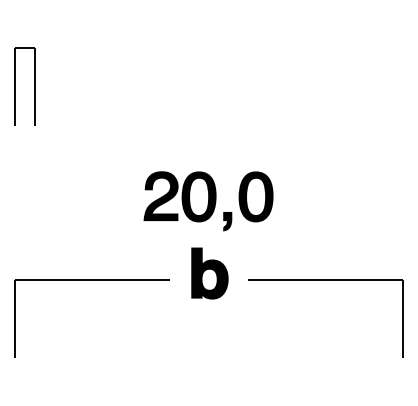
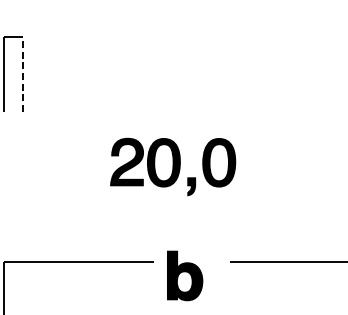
line: (34, 86) -> (22, 74), solid -> dashed
part: (208, 201) -> (173, 167), moved
part: (209, 273) -> (184, 275), moved

